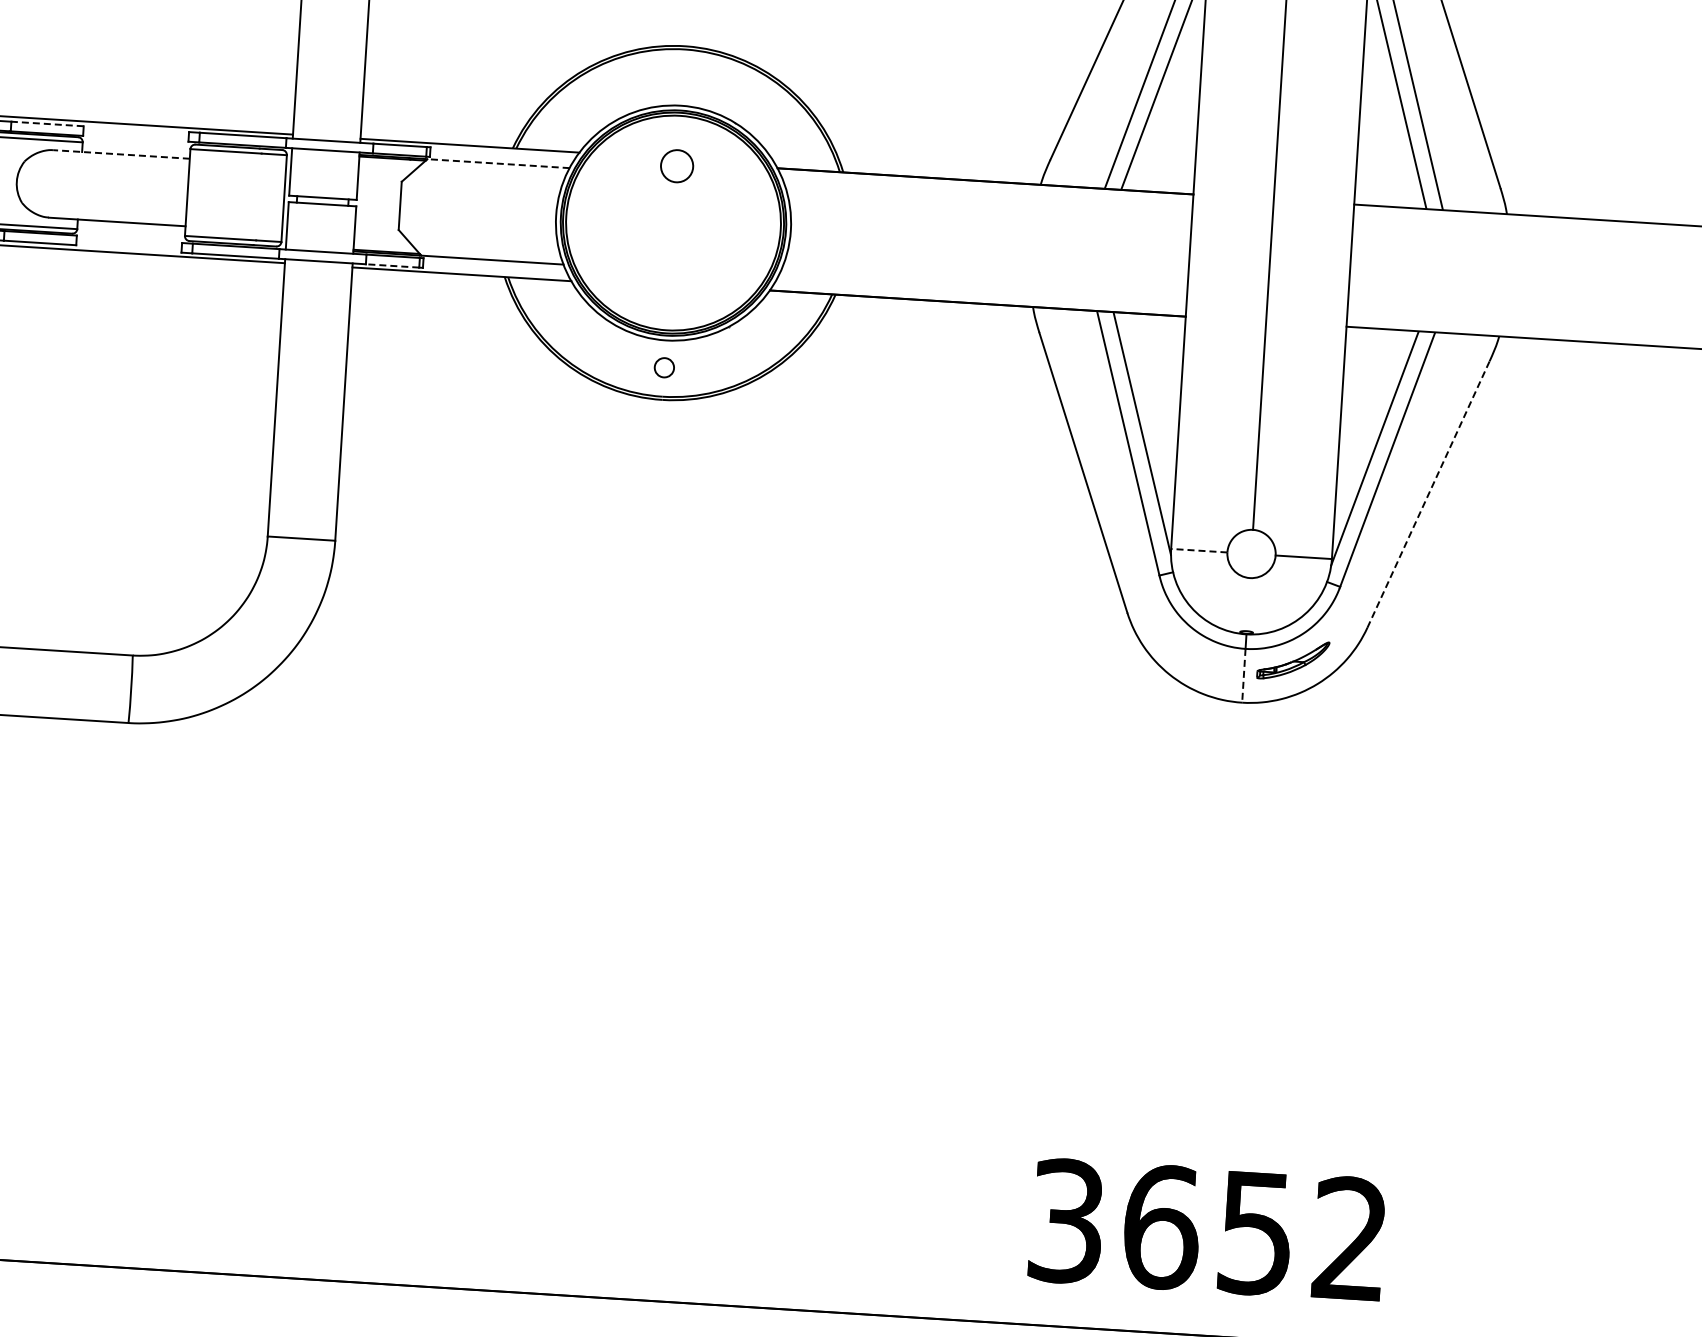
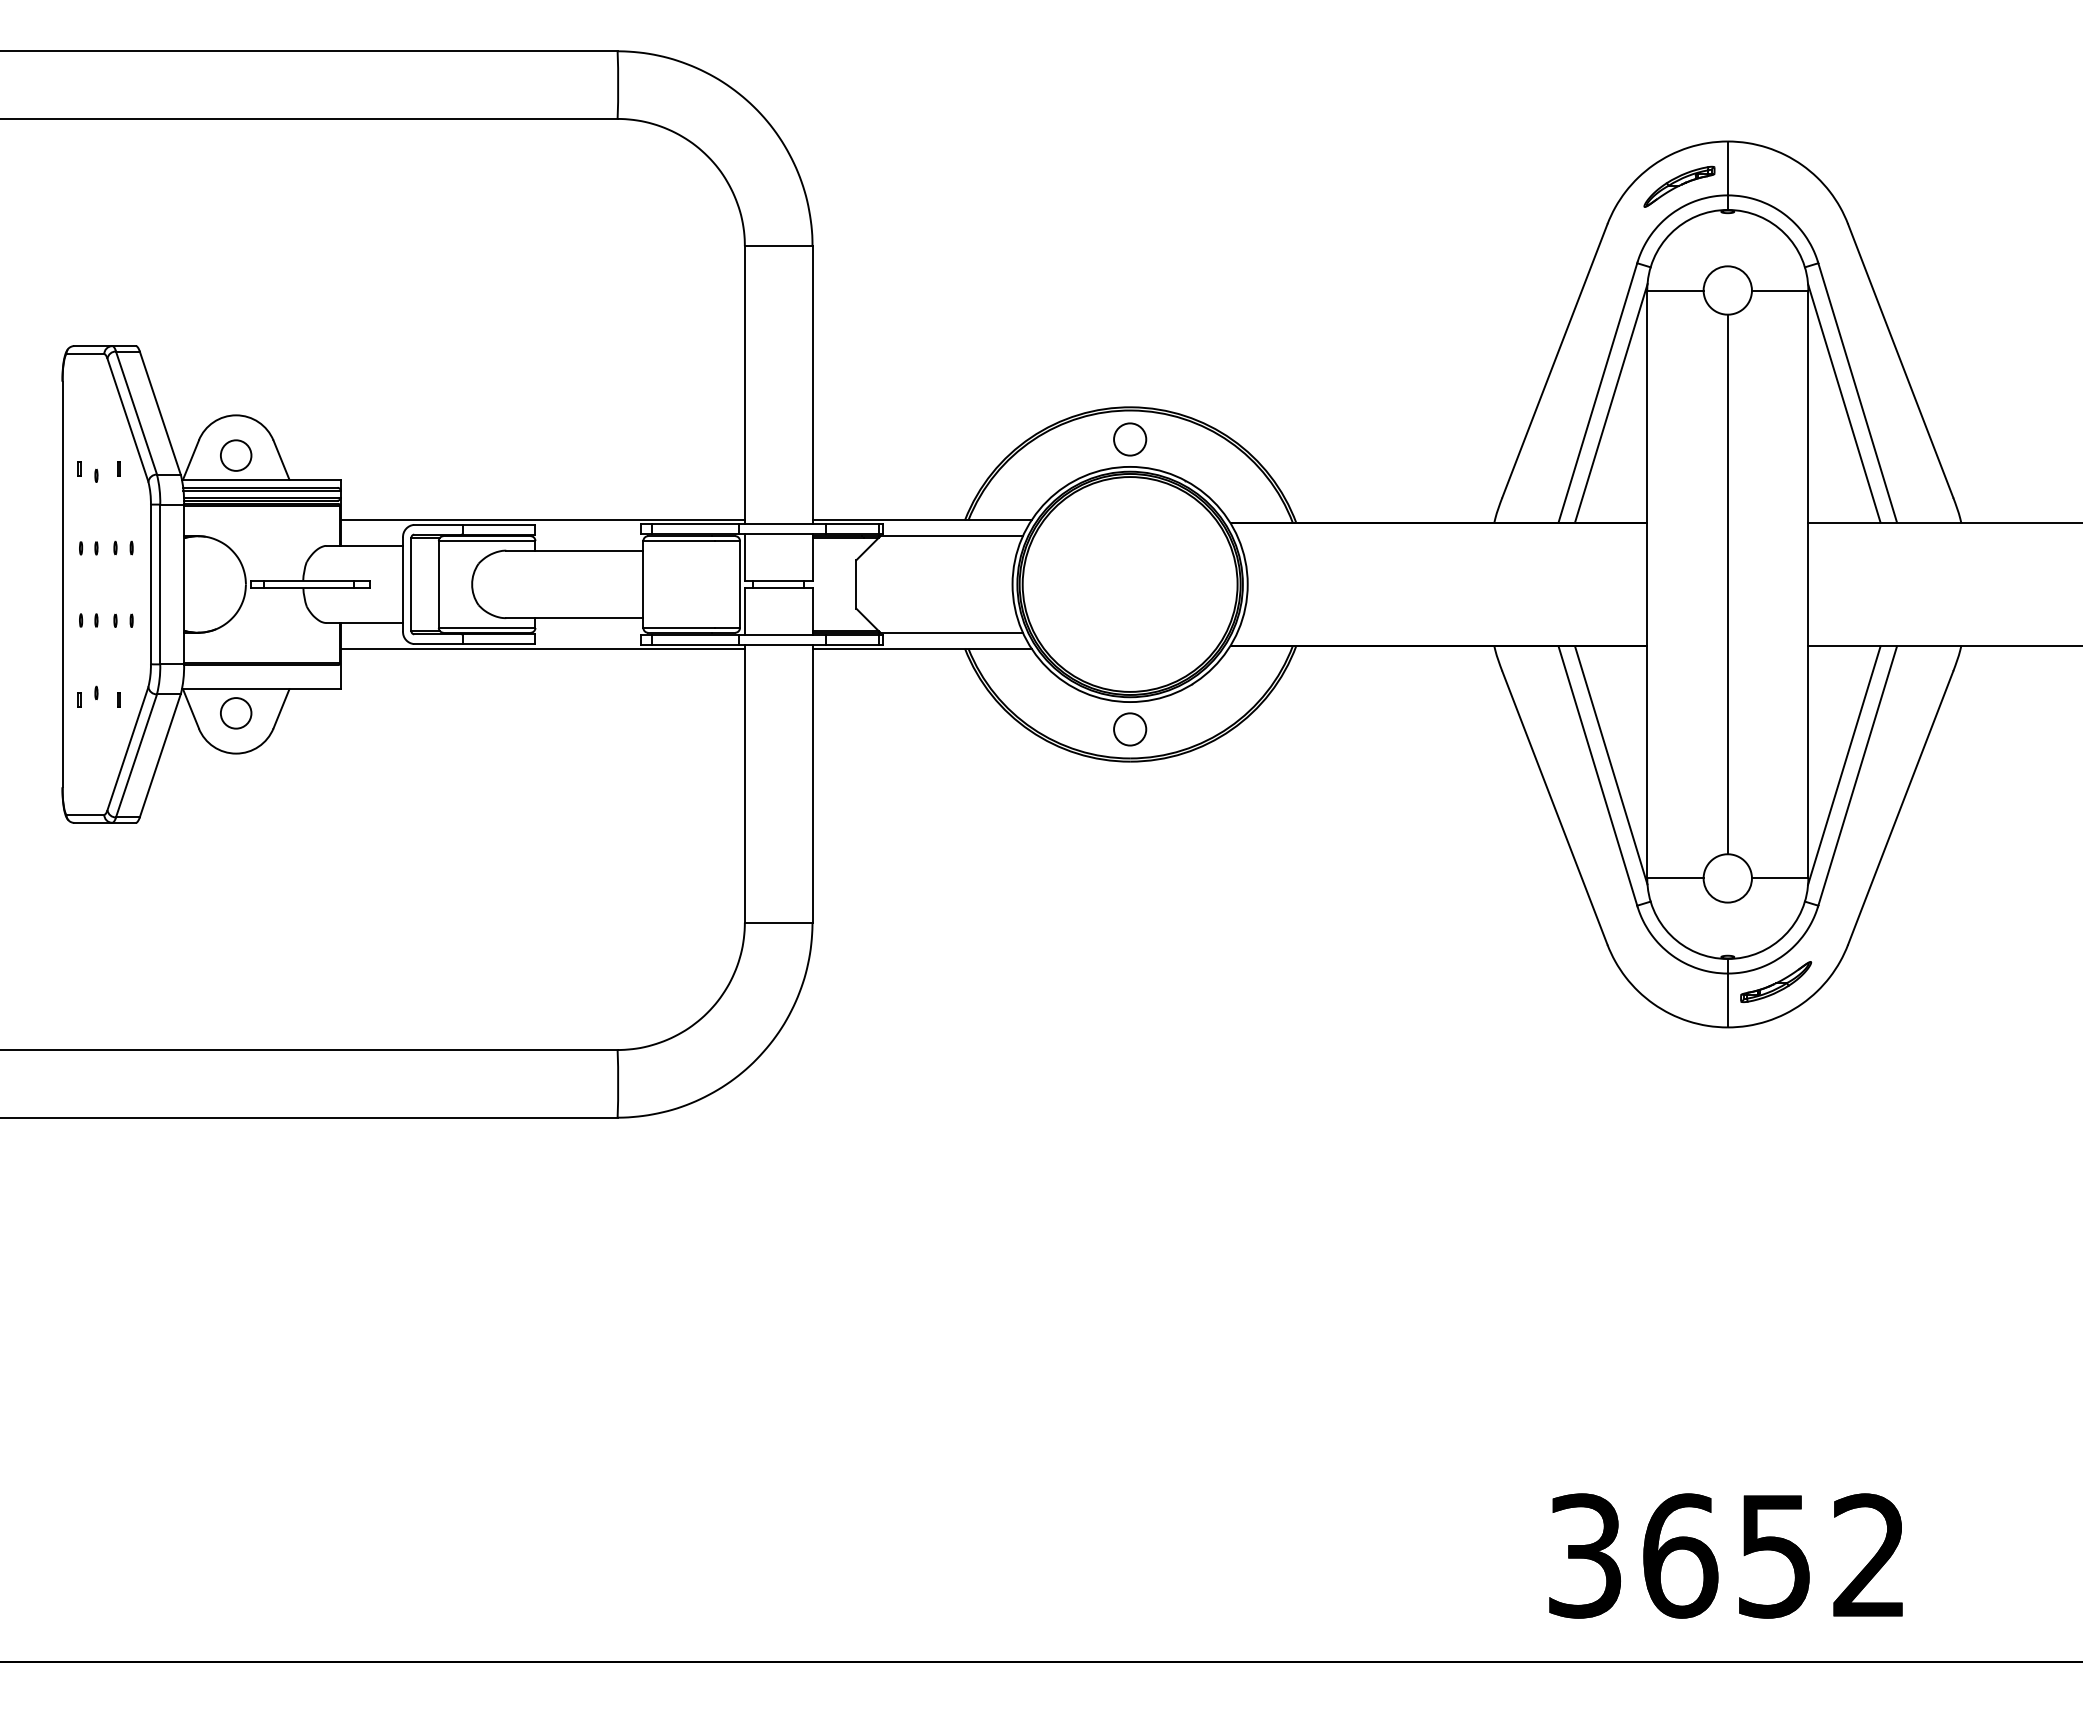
line: (46, 123) -> (498, 524), dashed -> solid
line: (121, 154) -> (574, 550), dashed -> solid
line: (498, 163) -> (951, 536), dashed -> solid
circle: (677, 166) -> (1130, 439), moved
line: (392, 265) -> (852, 644), dashed -> solid
circle: (664, 367) -> (1130, 729), size x1.67
line: (1428, 495) -> (1900, 808), dashed -> solid
line: (1198, 550) -> (1674, 878), dashed -> solid
line: (1243, 675) -> (1727, 1000), dashed -> solid

